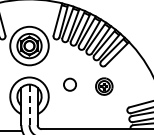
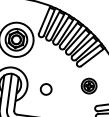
circle: (69, 84) -> (45, 89), moved
part: (104, 86) -> (89, 86), moved
line: (29, 104) -> (9, 91), dashed -> solid

